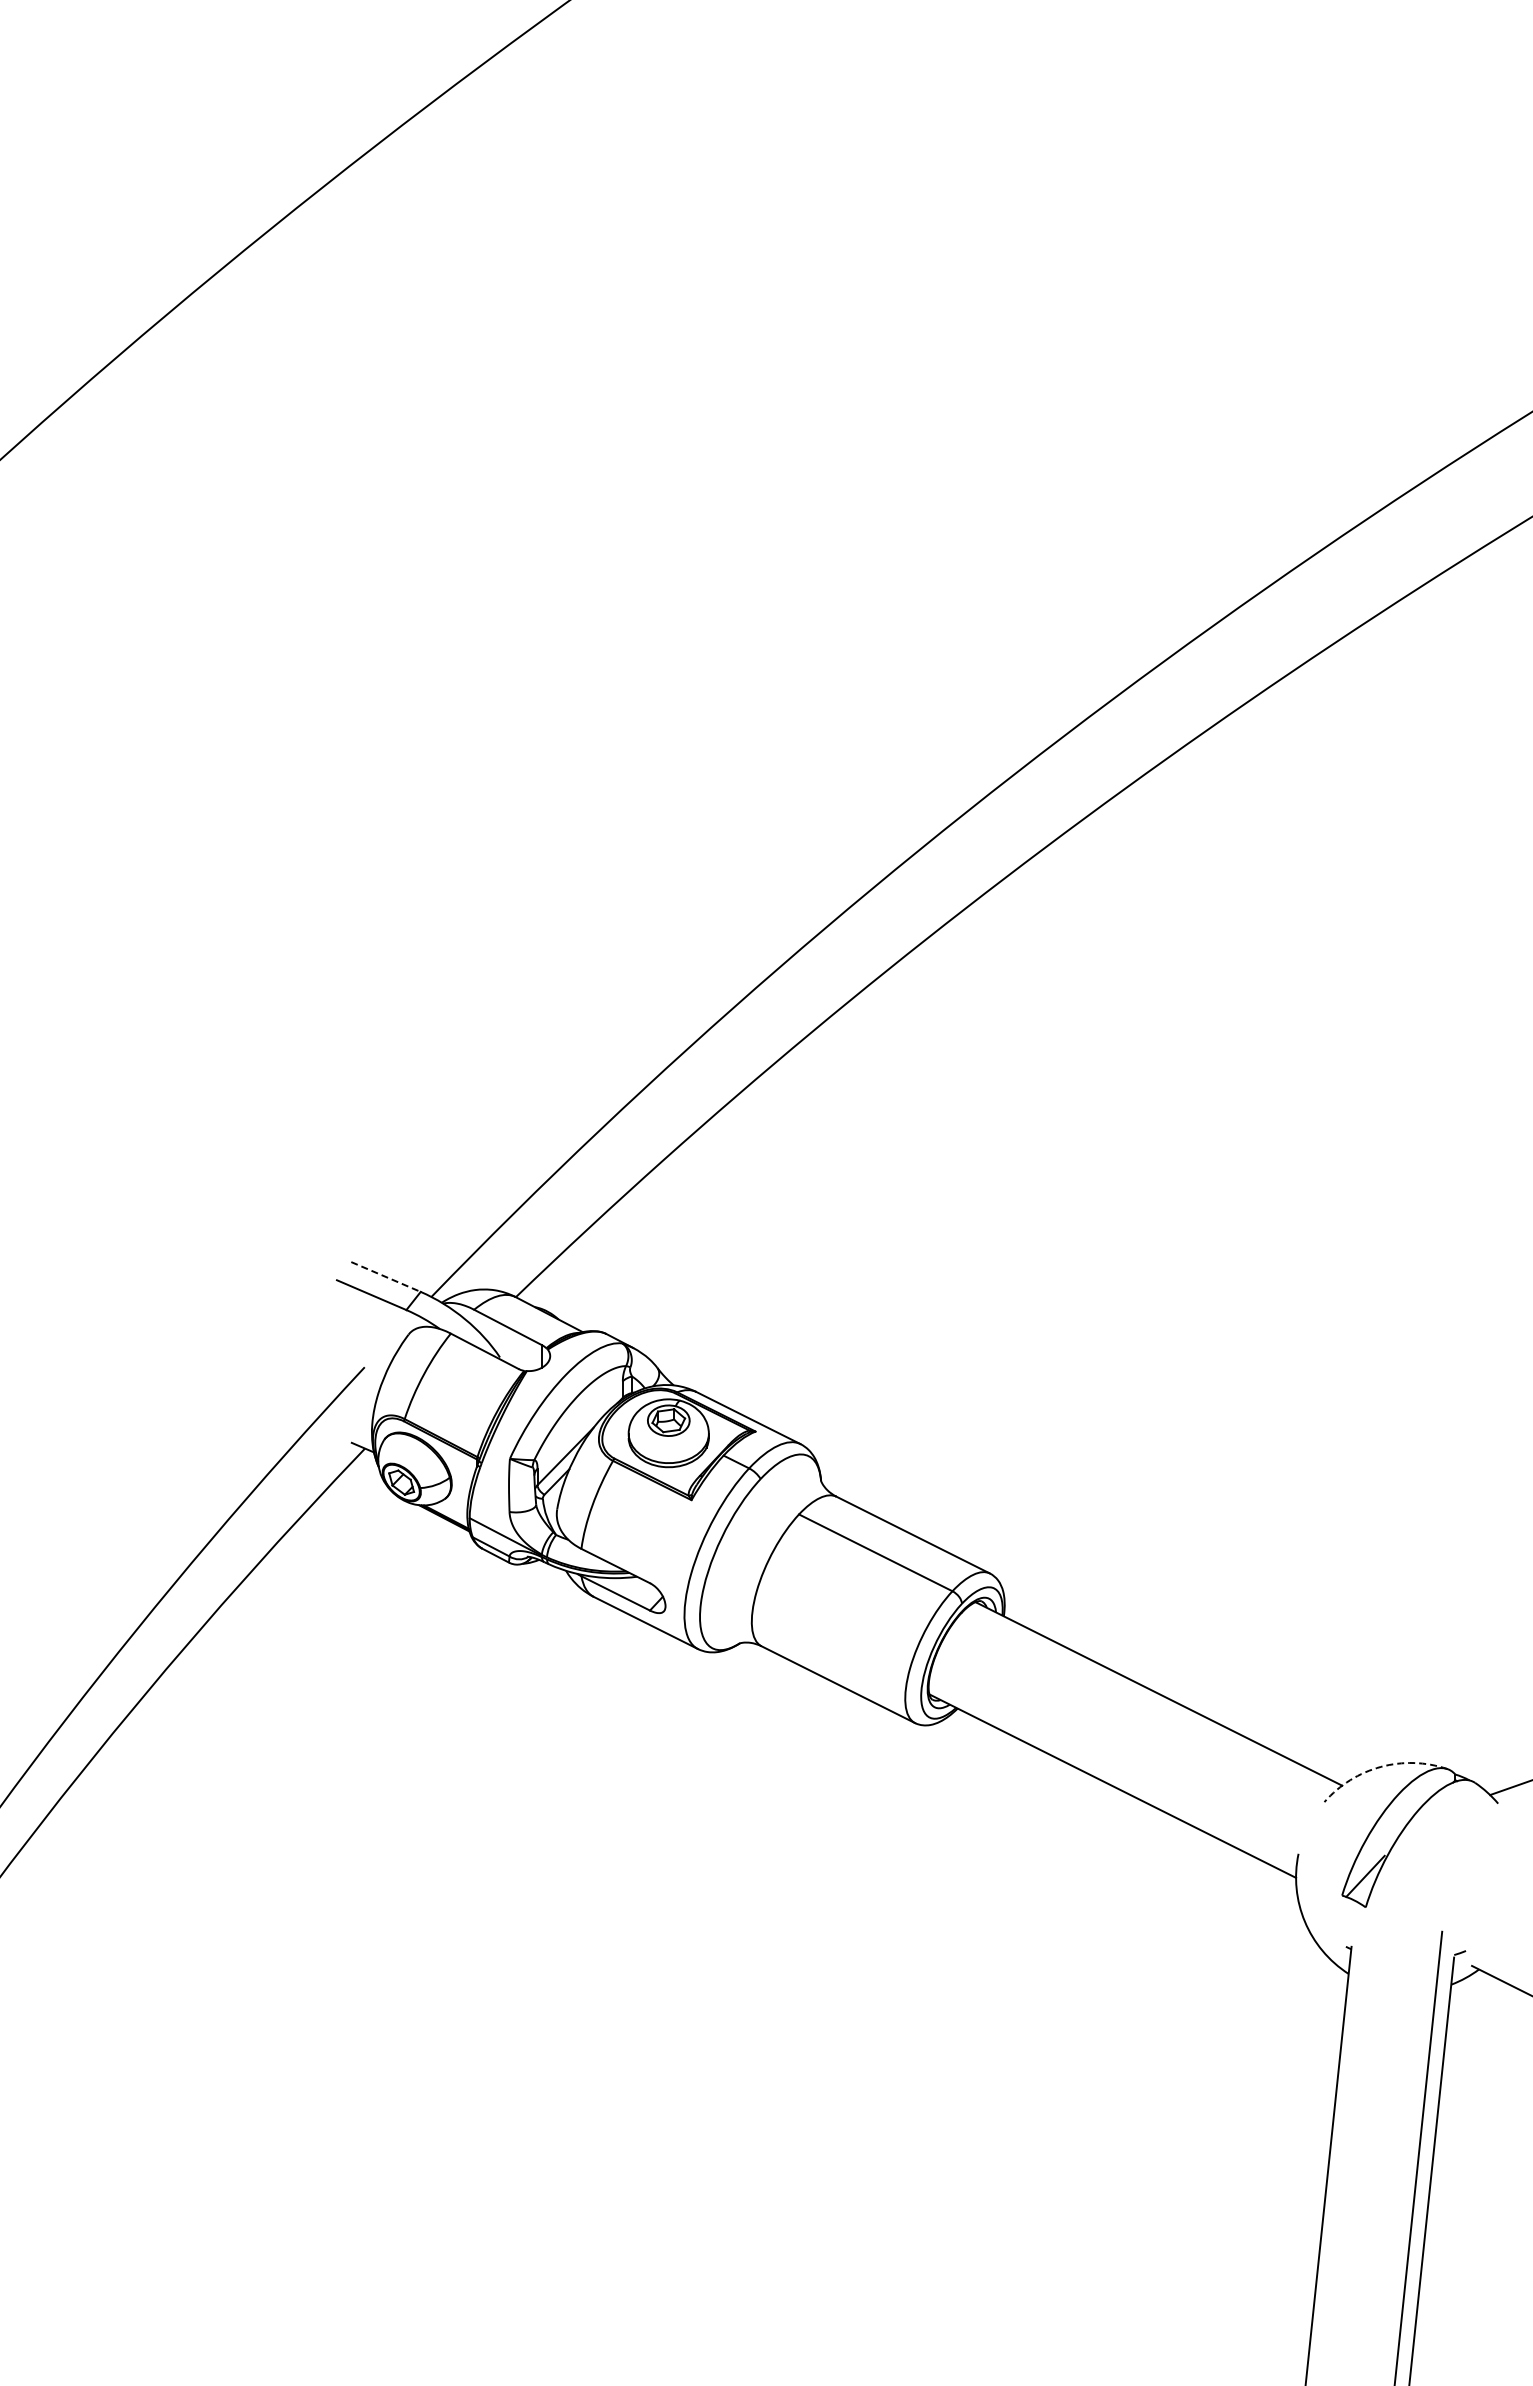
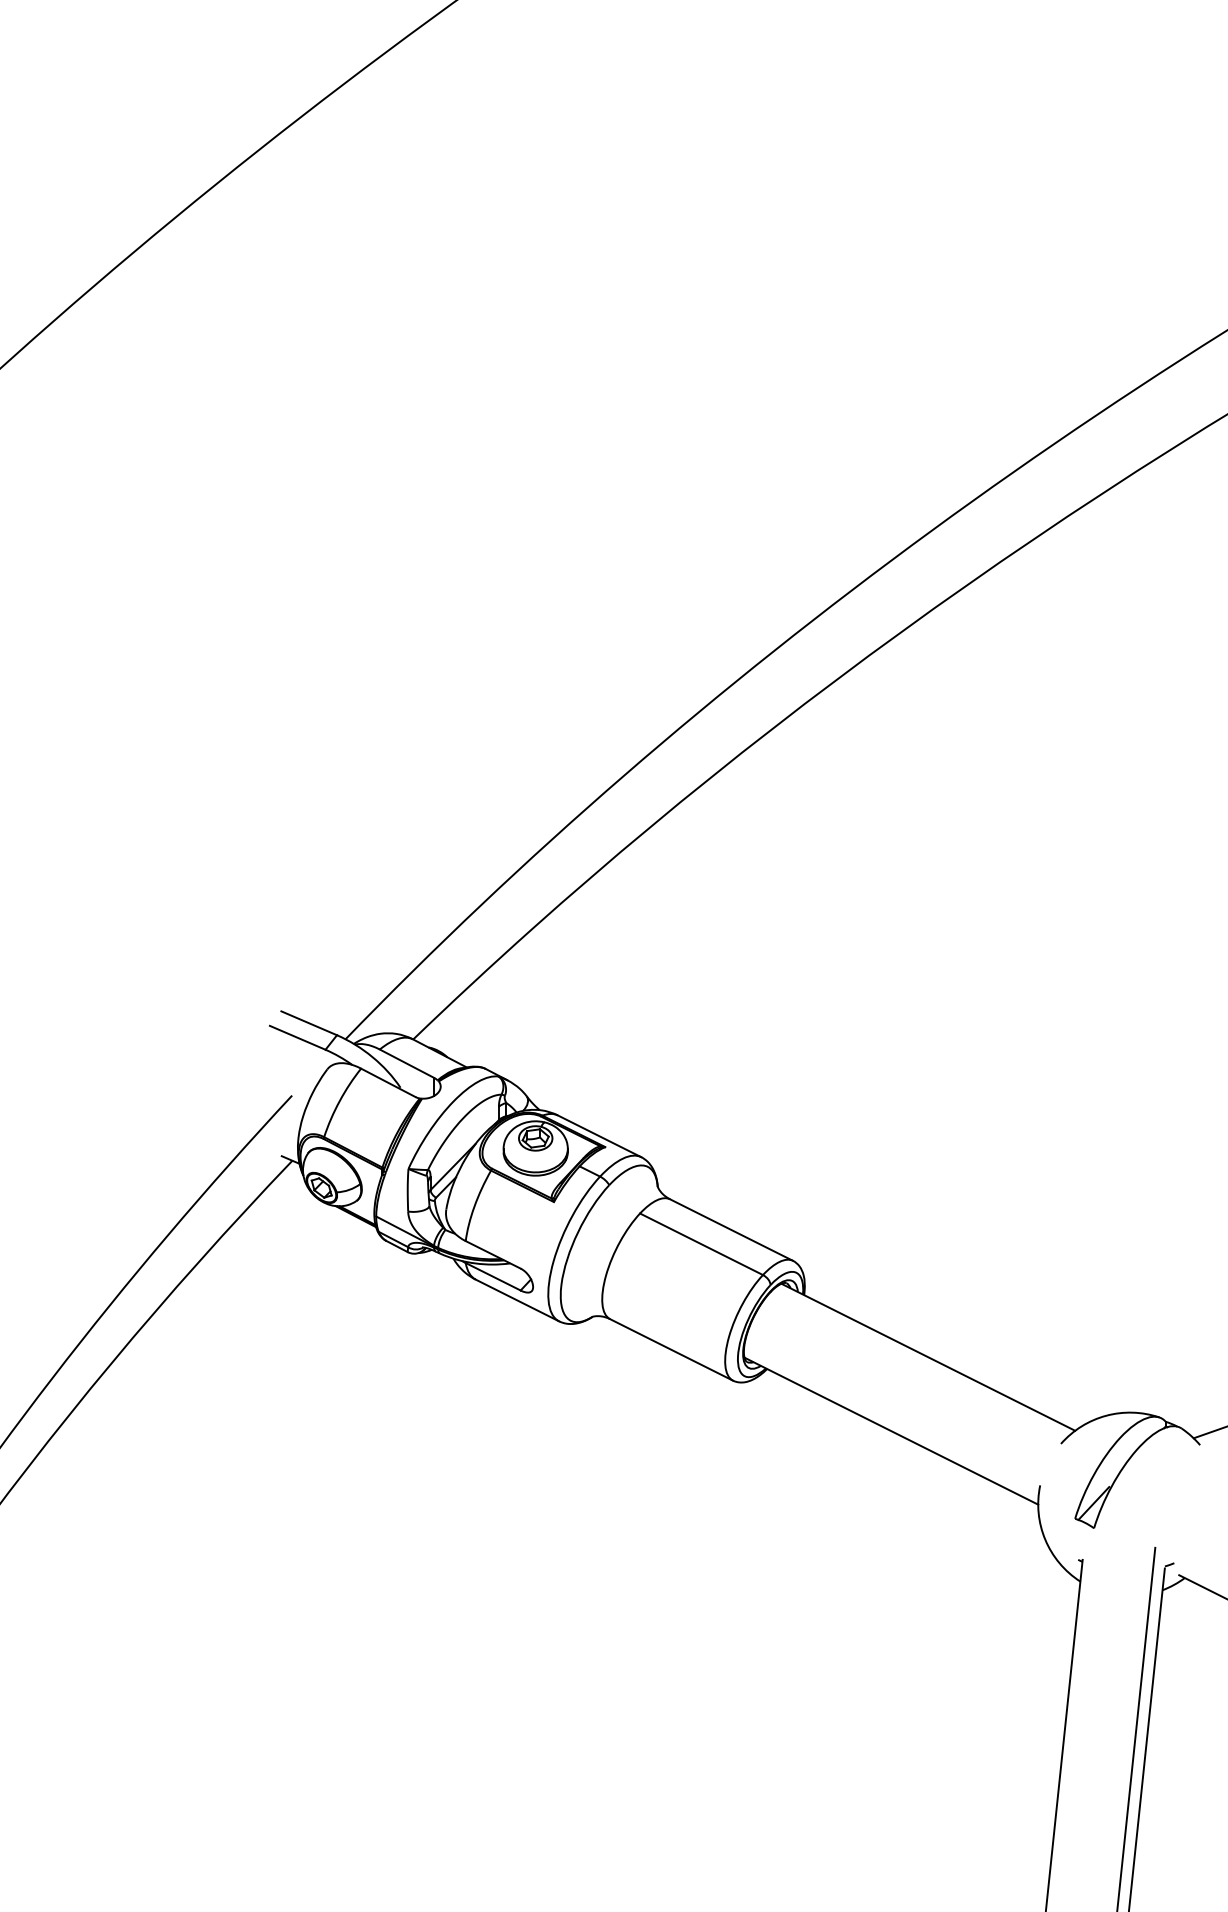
line: (386, 1277) -> (309, 1023), dashed -> solid
arc: (1380, 1766) -> (1105, 1415), dashed -> solid

